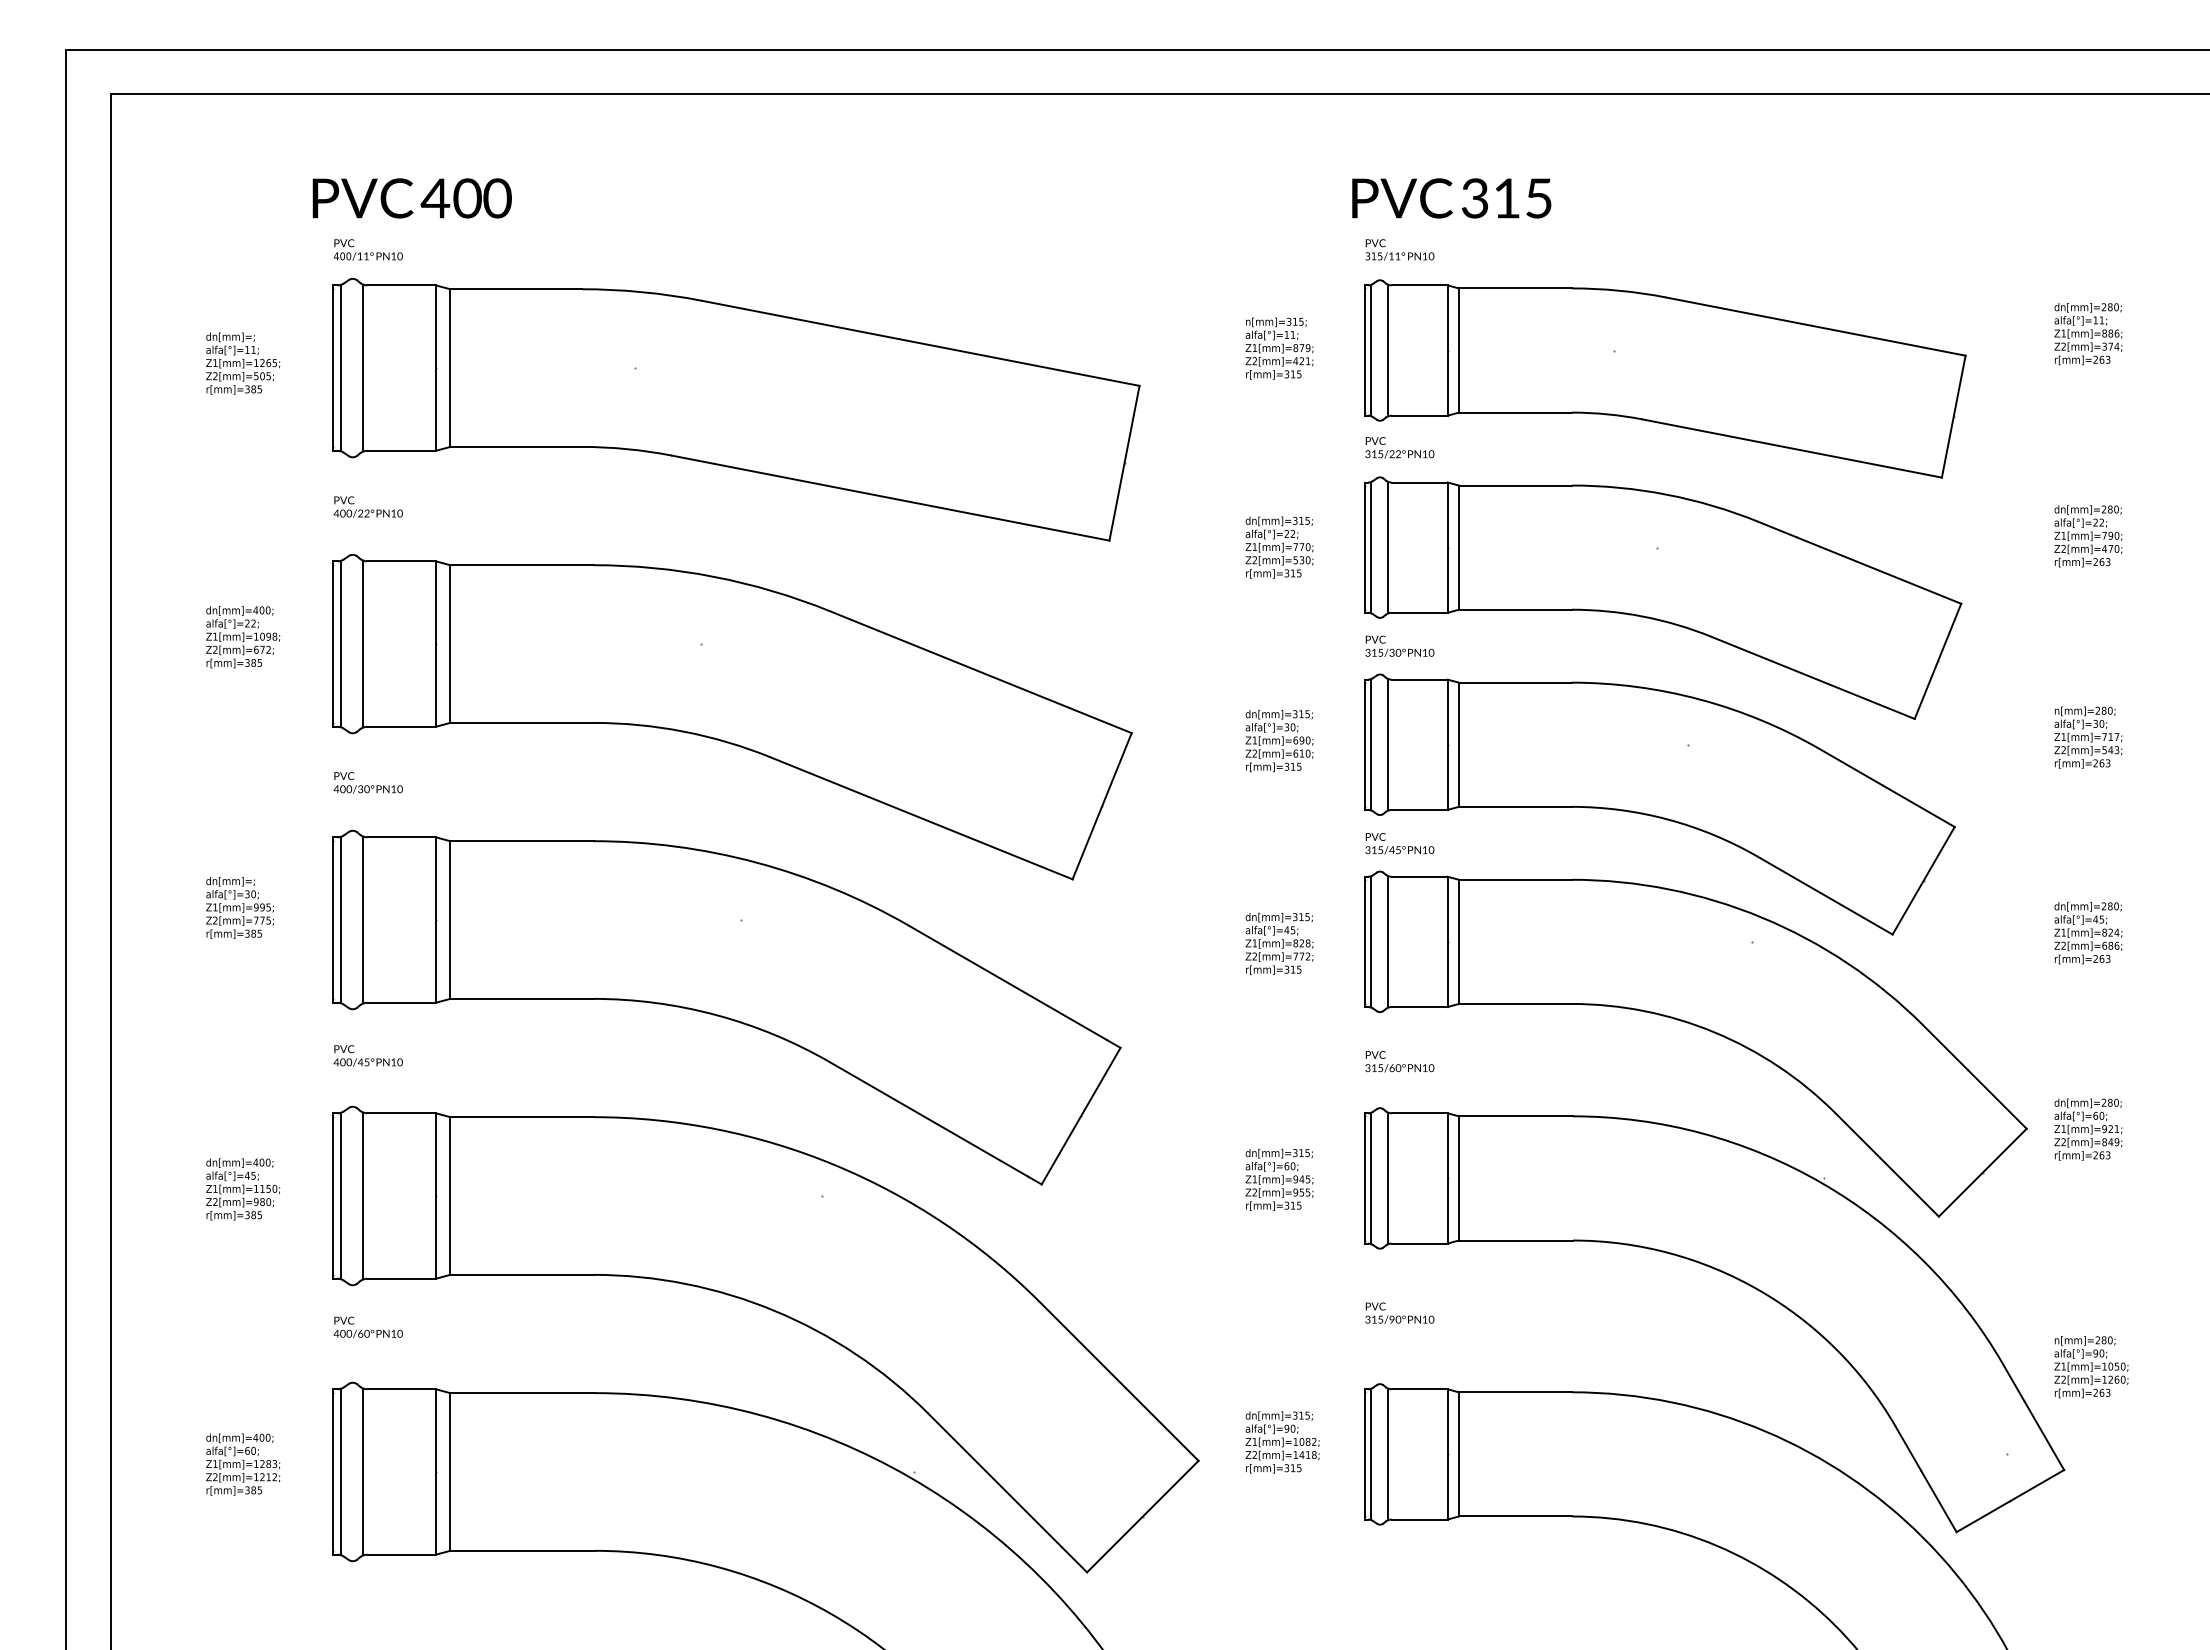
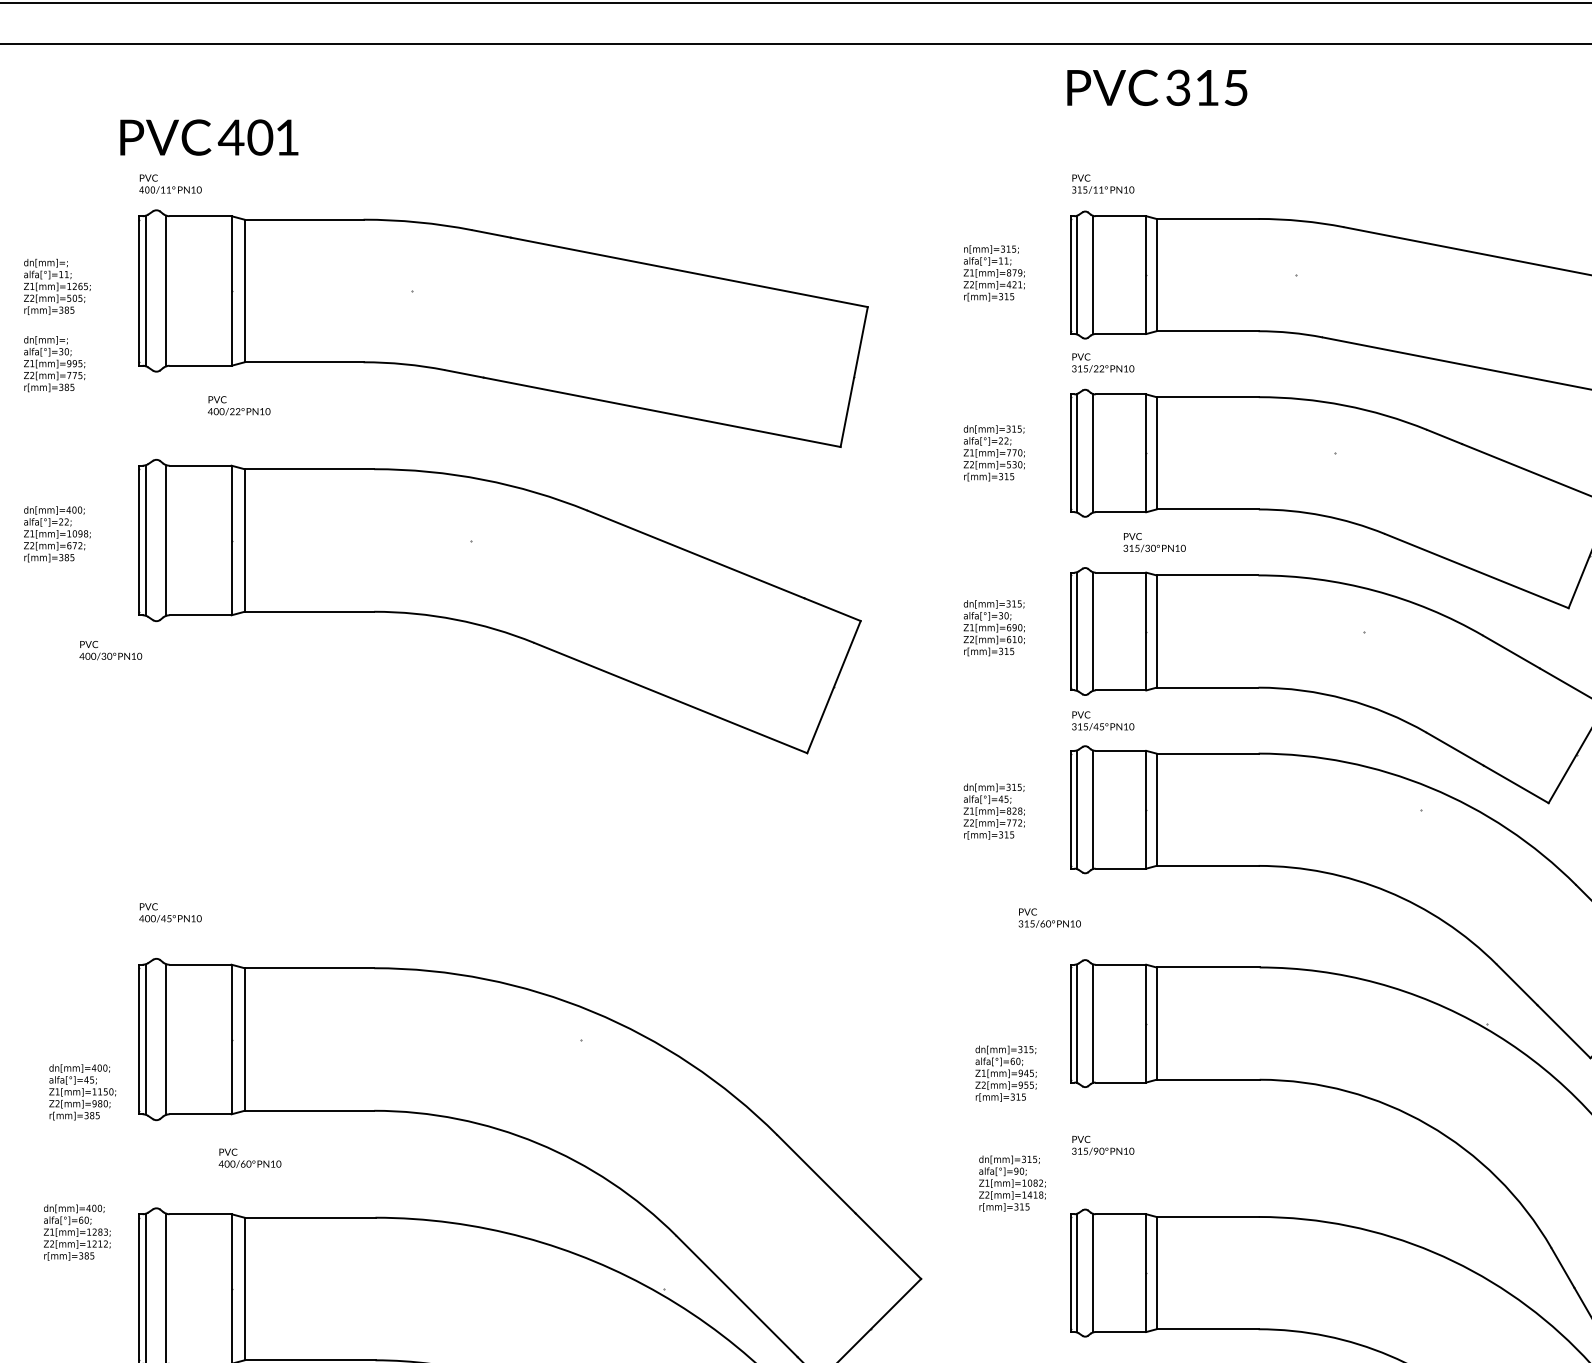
text: (497, 198) -> (287, 137), 0 -> 1
text: (1451, 198) -> (1157, 87), moved
text: (367, 506) -> (238, 405), moved
text: (1399, 646) -> (1154, 542), moved
text: (367, 782) -> (110, 650), moved
text: (239, 907) -> (54, 363), moved
part: (726, 1007) -> (494, 869), removed
text: (1399, 1061) -> (1049, 917), moved
text: (1279, 1179) -> (1006, 1073), moved
text: (243, 1189) -> (82, 1092), moved
text: (367, 1327) -> (249, 1158), moved
text: (1282, 1442) -> (1012, 1183), moved
text: (243, 1464) -> (77, 1232), moved

